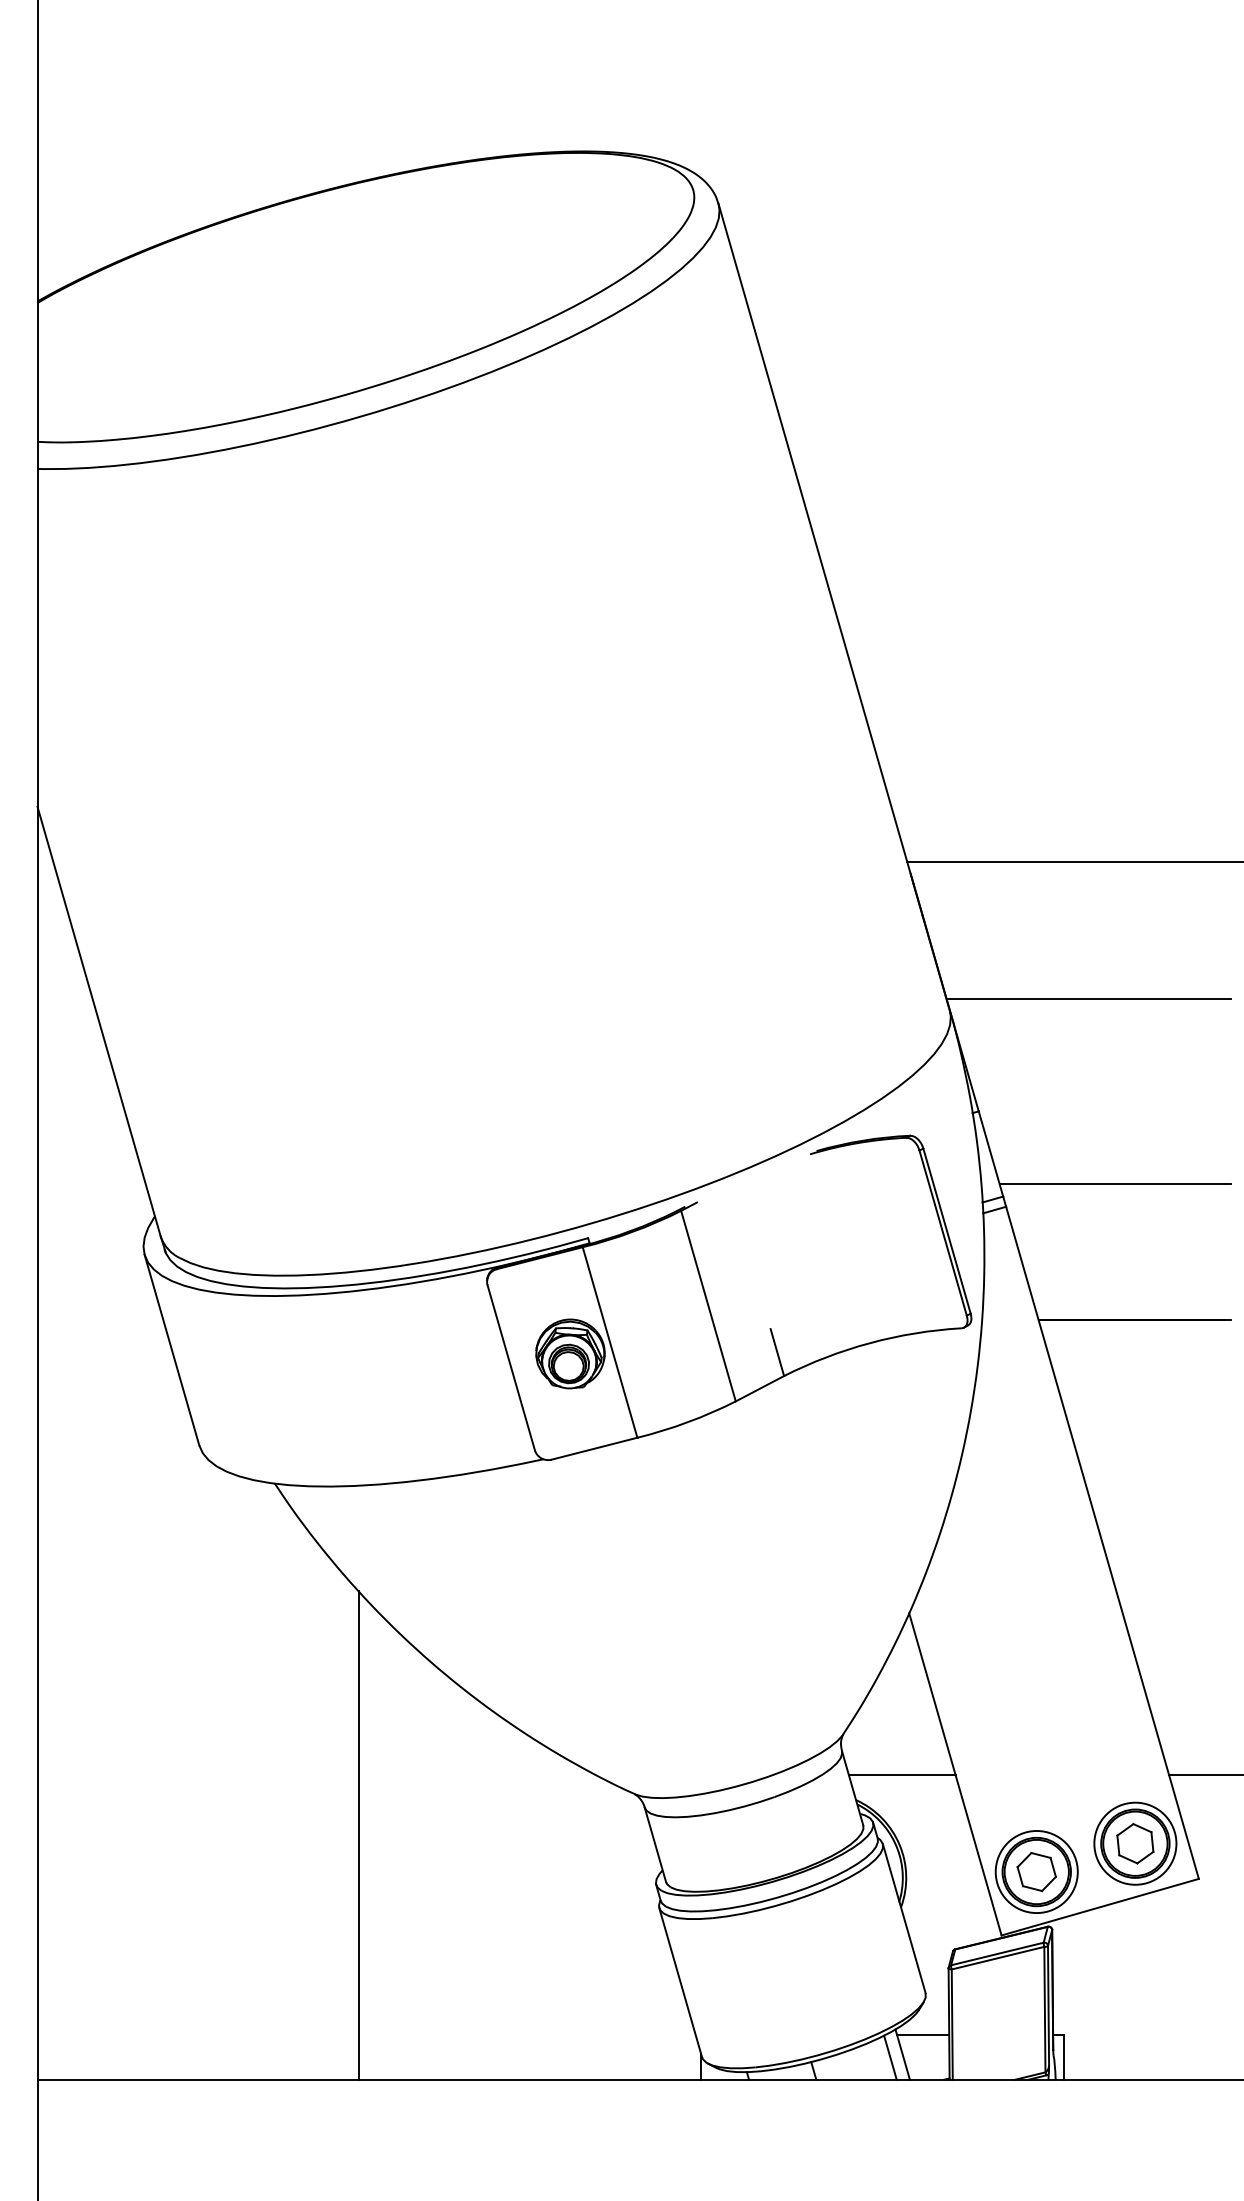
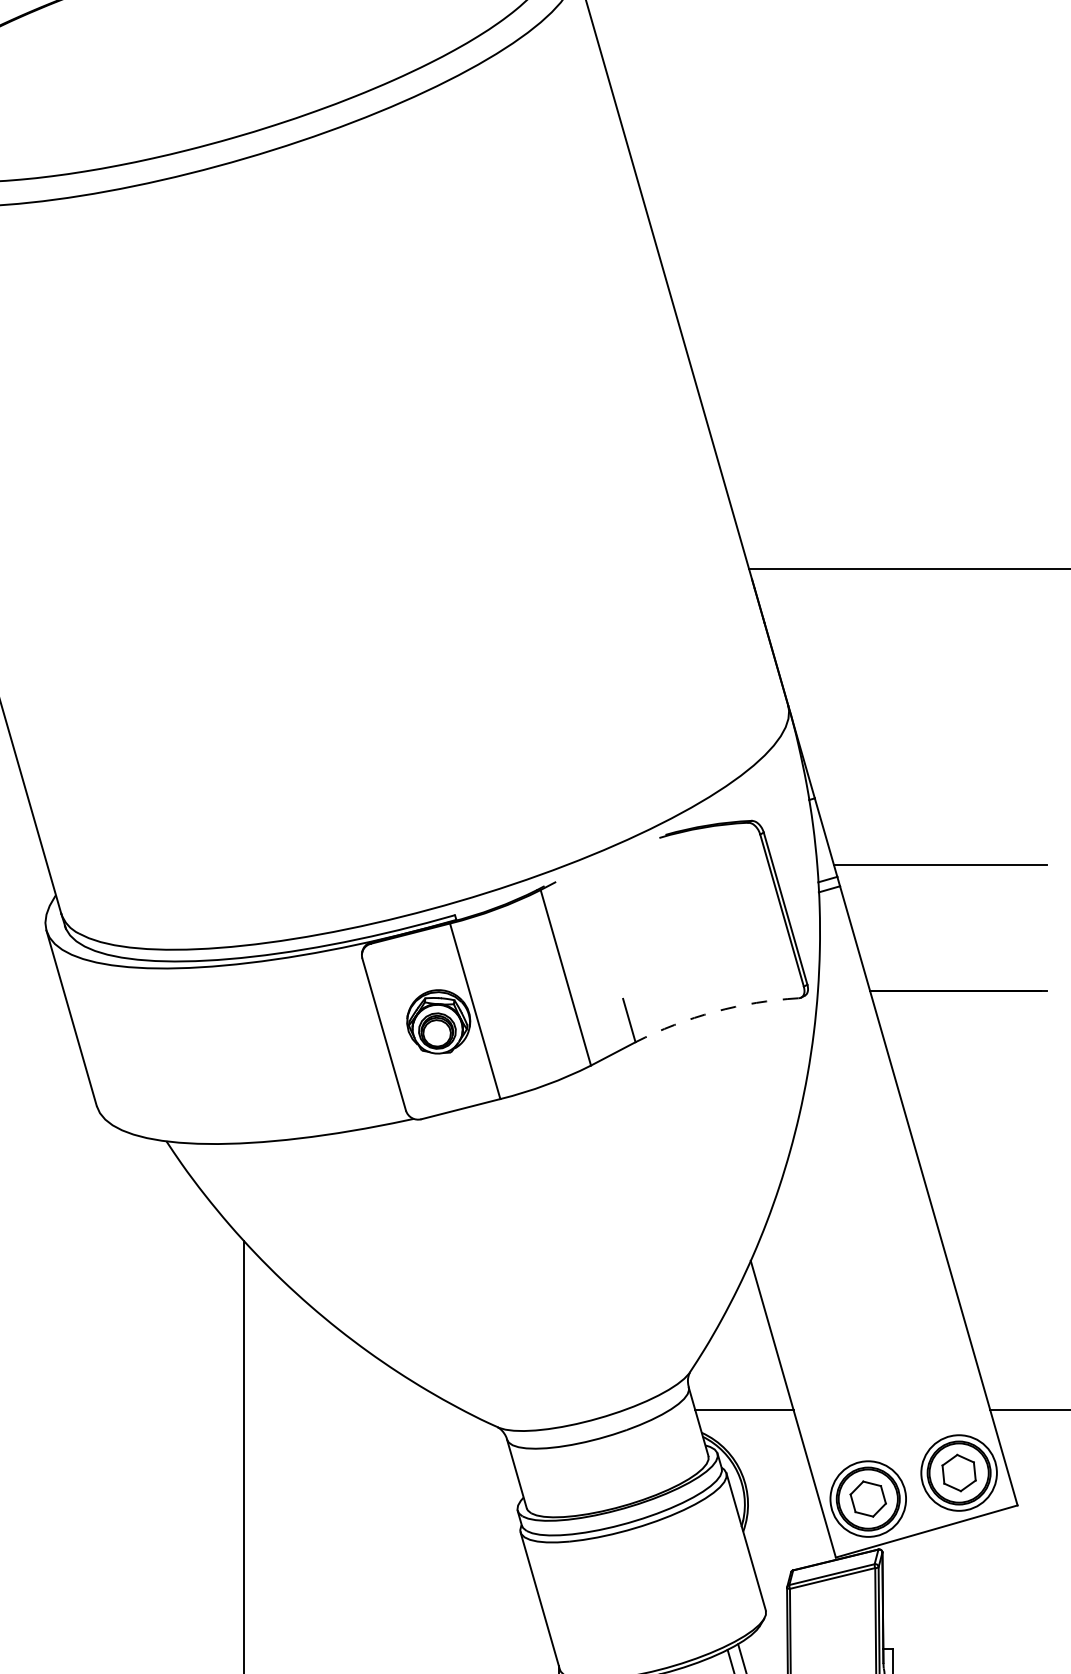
line: (1088, 998) -> (915, 694), removed
arc: (870, 1343) -> (715, 1012), solid -> dashed
line: (923, 2035) -> (763, 1649), removed

